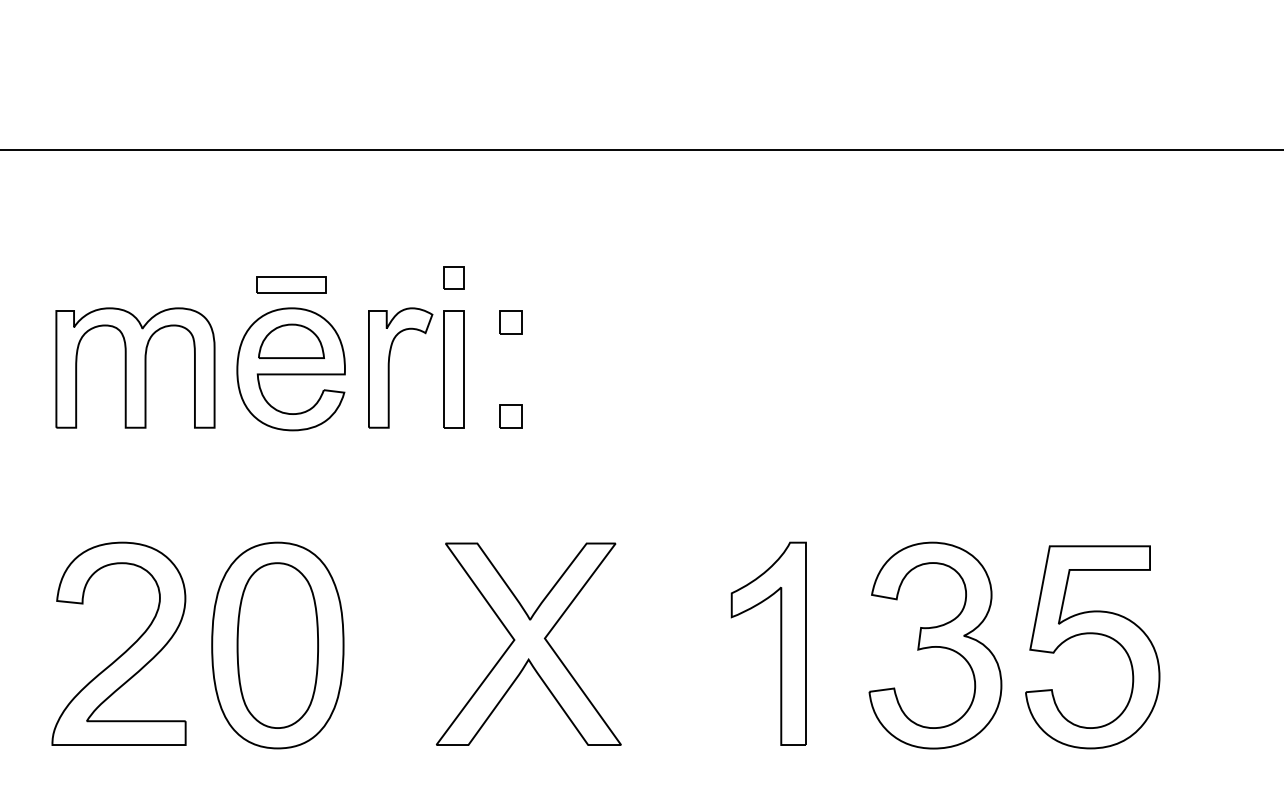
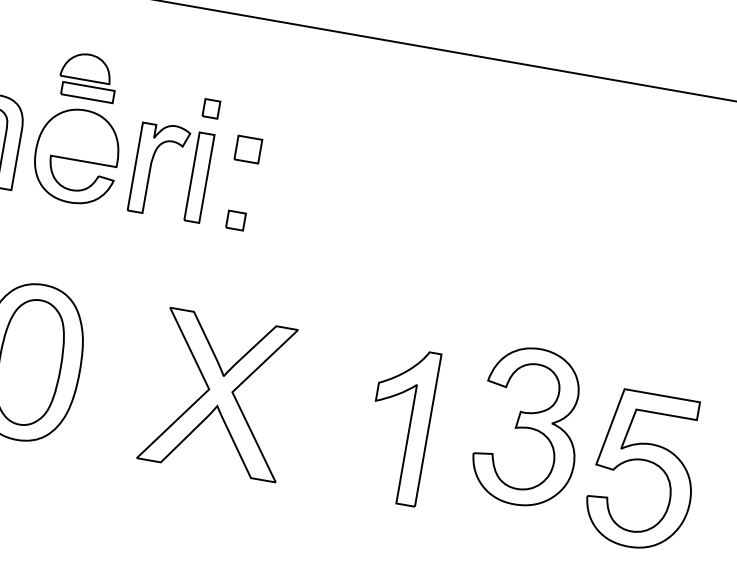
part: (510, 322) -> (248, 149), size x1.4
part: (291, 340) -> (87, 66), moved
part: (935, 645) -> (529, 427), moved

